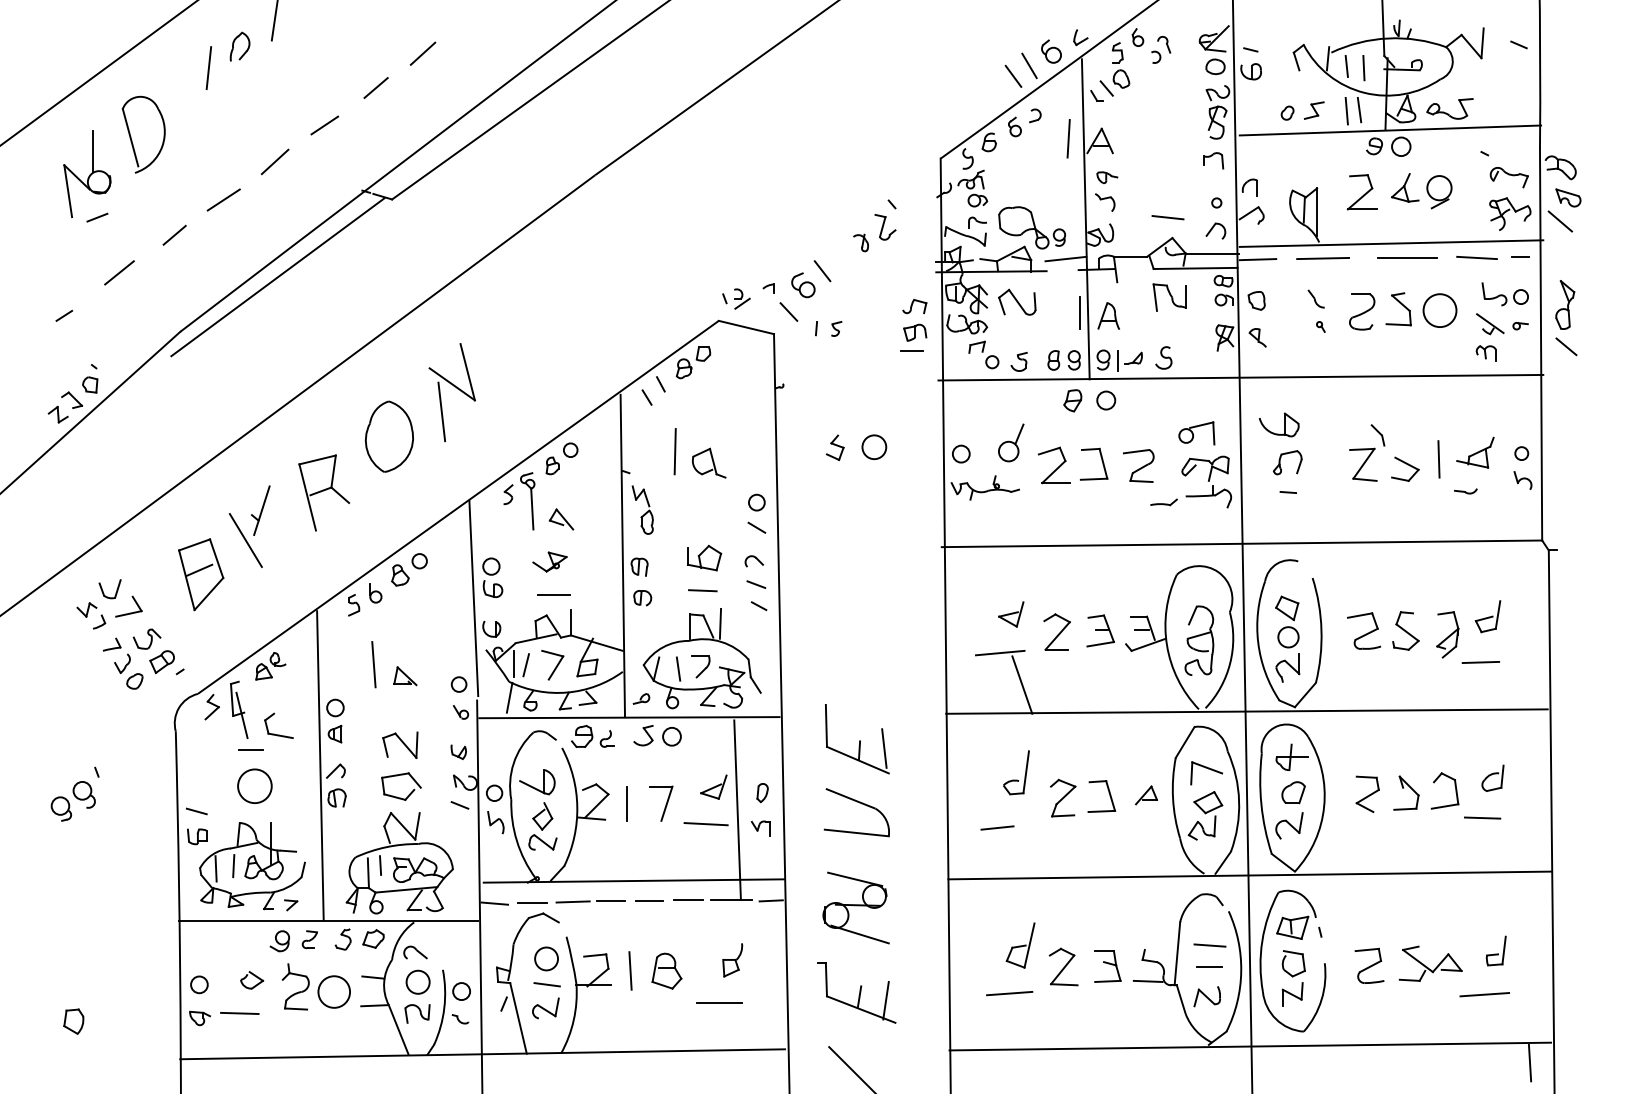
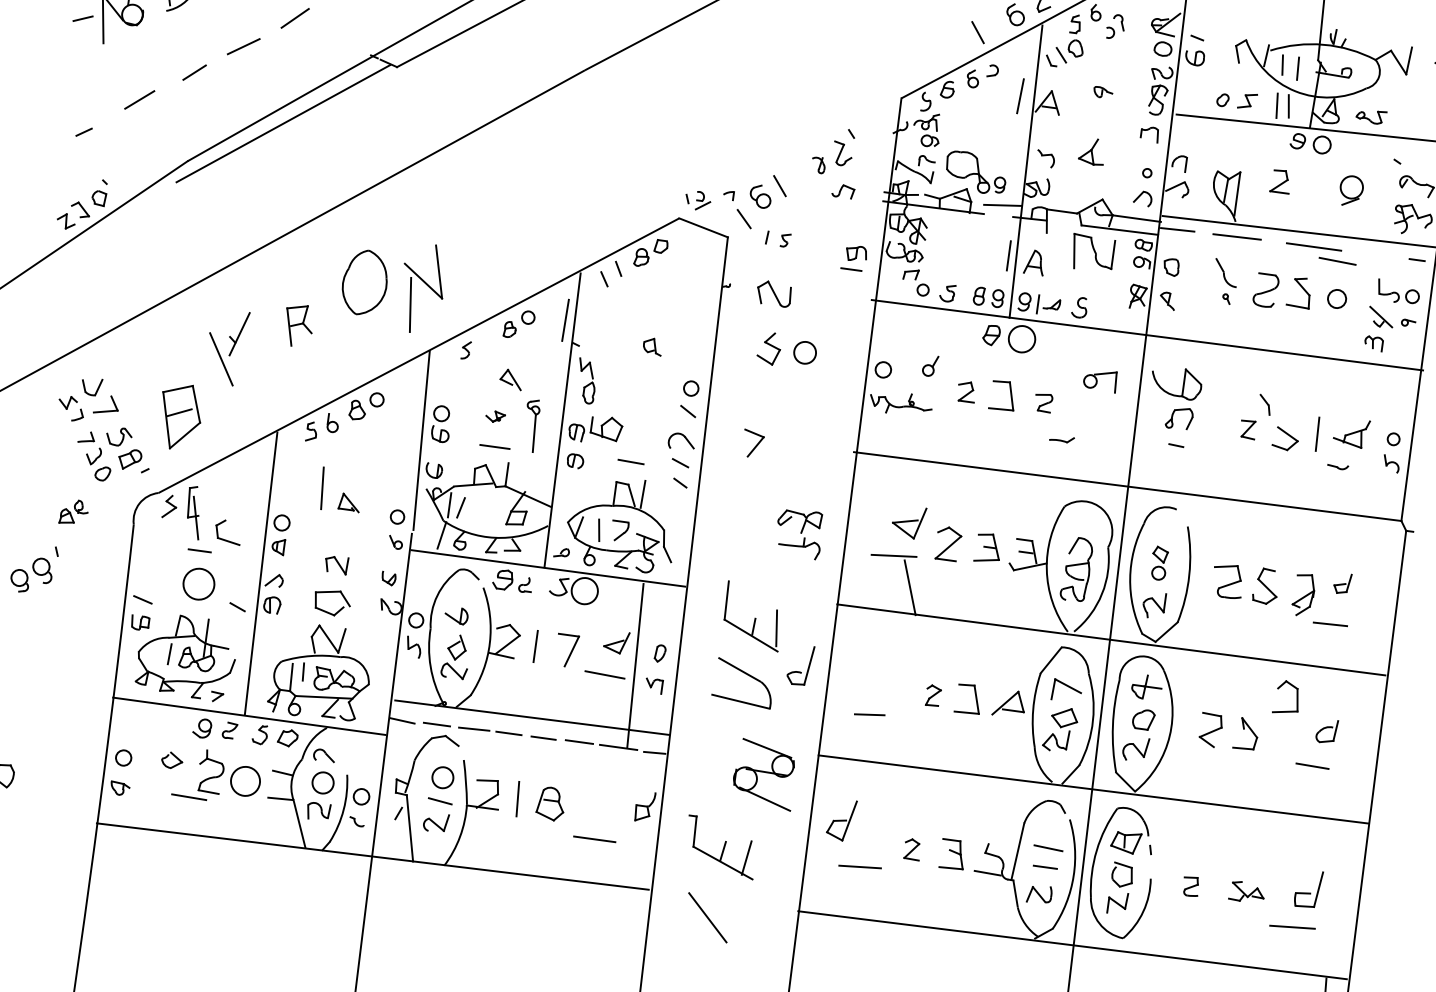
line: (1029, 65) -> (993, 24), removed
part: (1449, 108) -> (1370, 116), size x0.7
part: (1107, 177) -> (1103, 92), moved
part: (1405, 187) -> (1092, 151), moved
part: (1361, 192) -> (1280, 181), size x0.7
line: (97, 217) -> (83, 18), moved
line: (1167, 217) -> (1100, 180), removed
line: (1476, 257) -> (1337, 260), moved
part: (1169, 297) -> (1092, 253), size x1.4
part: (1315, 298) -> (1225, 272), size x1.6
part: (1017, 301) -> (774, 293), moved
part: (914, 306) -> (843, 191), moved
circle: (1439, 310) -> (1336, 298), size x0.6
part: (451, 392) -> (421, 288), moved
circle: (1106, 400) -> (1022, 339), size x1.6
part: (1278, 424) -> (1175, 382), size x1.4
part: (1011, 442) -> (930, 365), size x0.6
part: (835, 447) -> (769, 348), size x1.4
line: (674, 451) -> (564, 320), moved
part: (708, 462) -> (652, 346), size x0.6
part: (1363, 464) -> (1248, 429), size x0.6
part: (1054, 465) -> (966, 391), size x0.6
part: (1138, 465) -> (1043, 402), size x0.6
part: (1206, 481) -> (799, 533), moved
part: (324, 492) -> (298, 325), size x0.6
part: (527, 501) -> (530, 425), moved
part: (704, 557) -> (606, 427), moved
part: (549, 561) -> (495, 416), size x0.6
part: (753, 561) -> (680, 441), size x1.6
part: (201, 574) -> (180, 416), moved
part: (1011, 614) -> (909, 522), size x1.4
part: (1487, 616) -> (1342, 583), size x0.7
part: (1287, 621) -> (1159, 562), size x0.7
part: (552, 665) -> (752, 444), moved
part: (270, 666) -> (73, 512), moved
circle: (671, 736) -> (584, 590), size x1.6
part: (400, 744) -> (336, 564), size x0.7
part: (1016, 779) -> (799, 671), moved
part: (537, 782) -> (456, 615), size x0.7
part: (1455, 790) -> (1296, 698), moved
part: (1146, 795) -> (1009, 703), size x1.6
part: (1063, 797) -> (933, 695), size x0.6
line: (459, 805) -> (237, 607), moved
line: (215, 868) -> (152, 654), removed
part: (855, 907) -> (764, 774), moved
part: (1020, 945) -> (841, 819), moved
part: (1495, 950) -> (1307, 888), size x1.4
part: (732, 960) -> (644, 806), moved
part: (1430, 963) -> (1246, 892), size x0.6
part: (1369, 965) -> (1191, 886), size x0.6
part: (1063, 966) -> (912, 849), size x0.6
line: (239, 1013) -> (188, 797), moved

